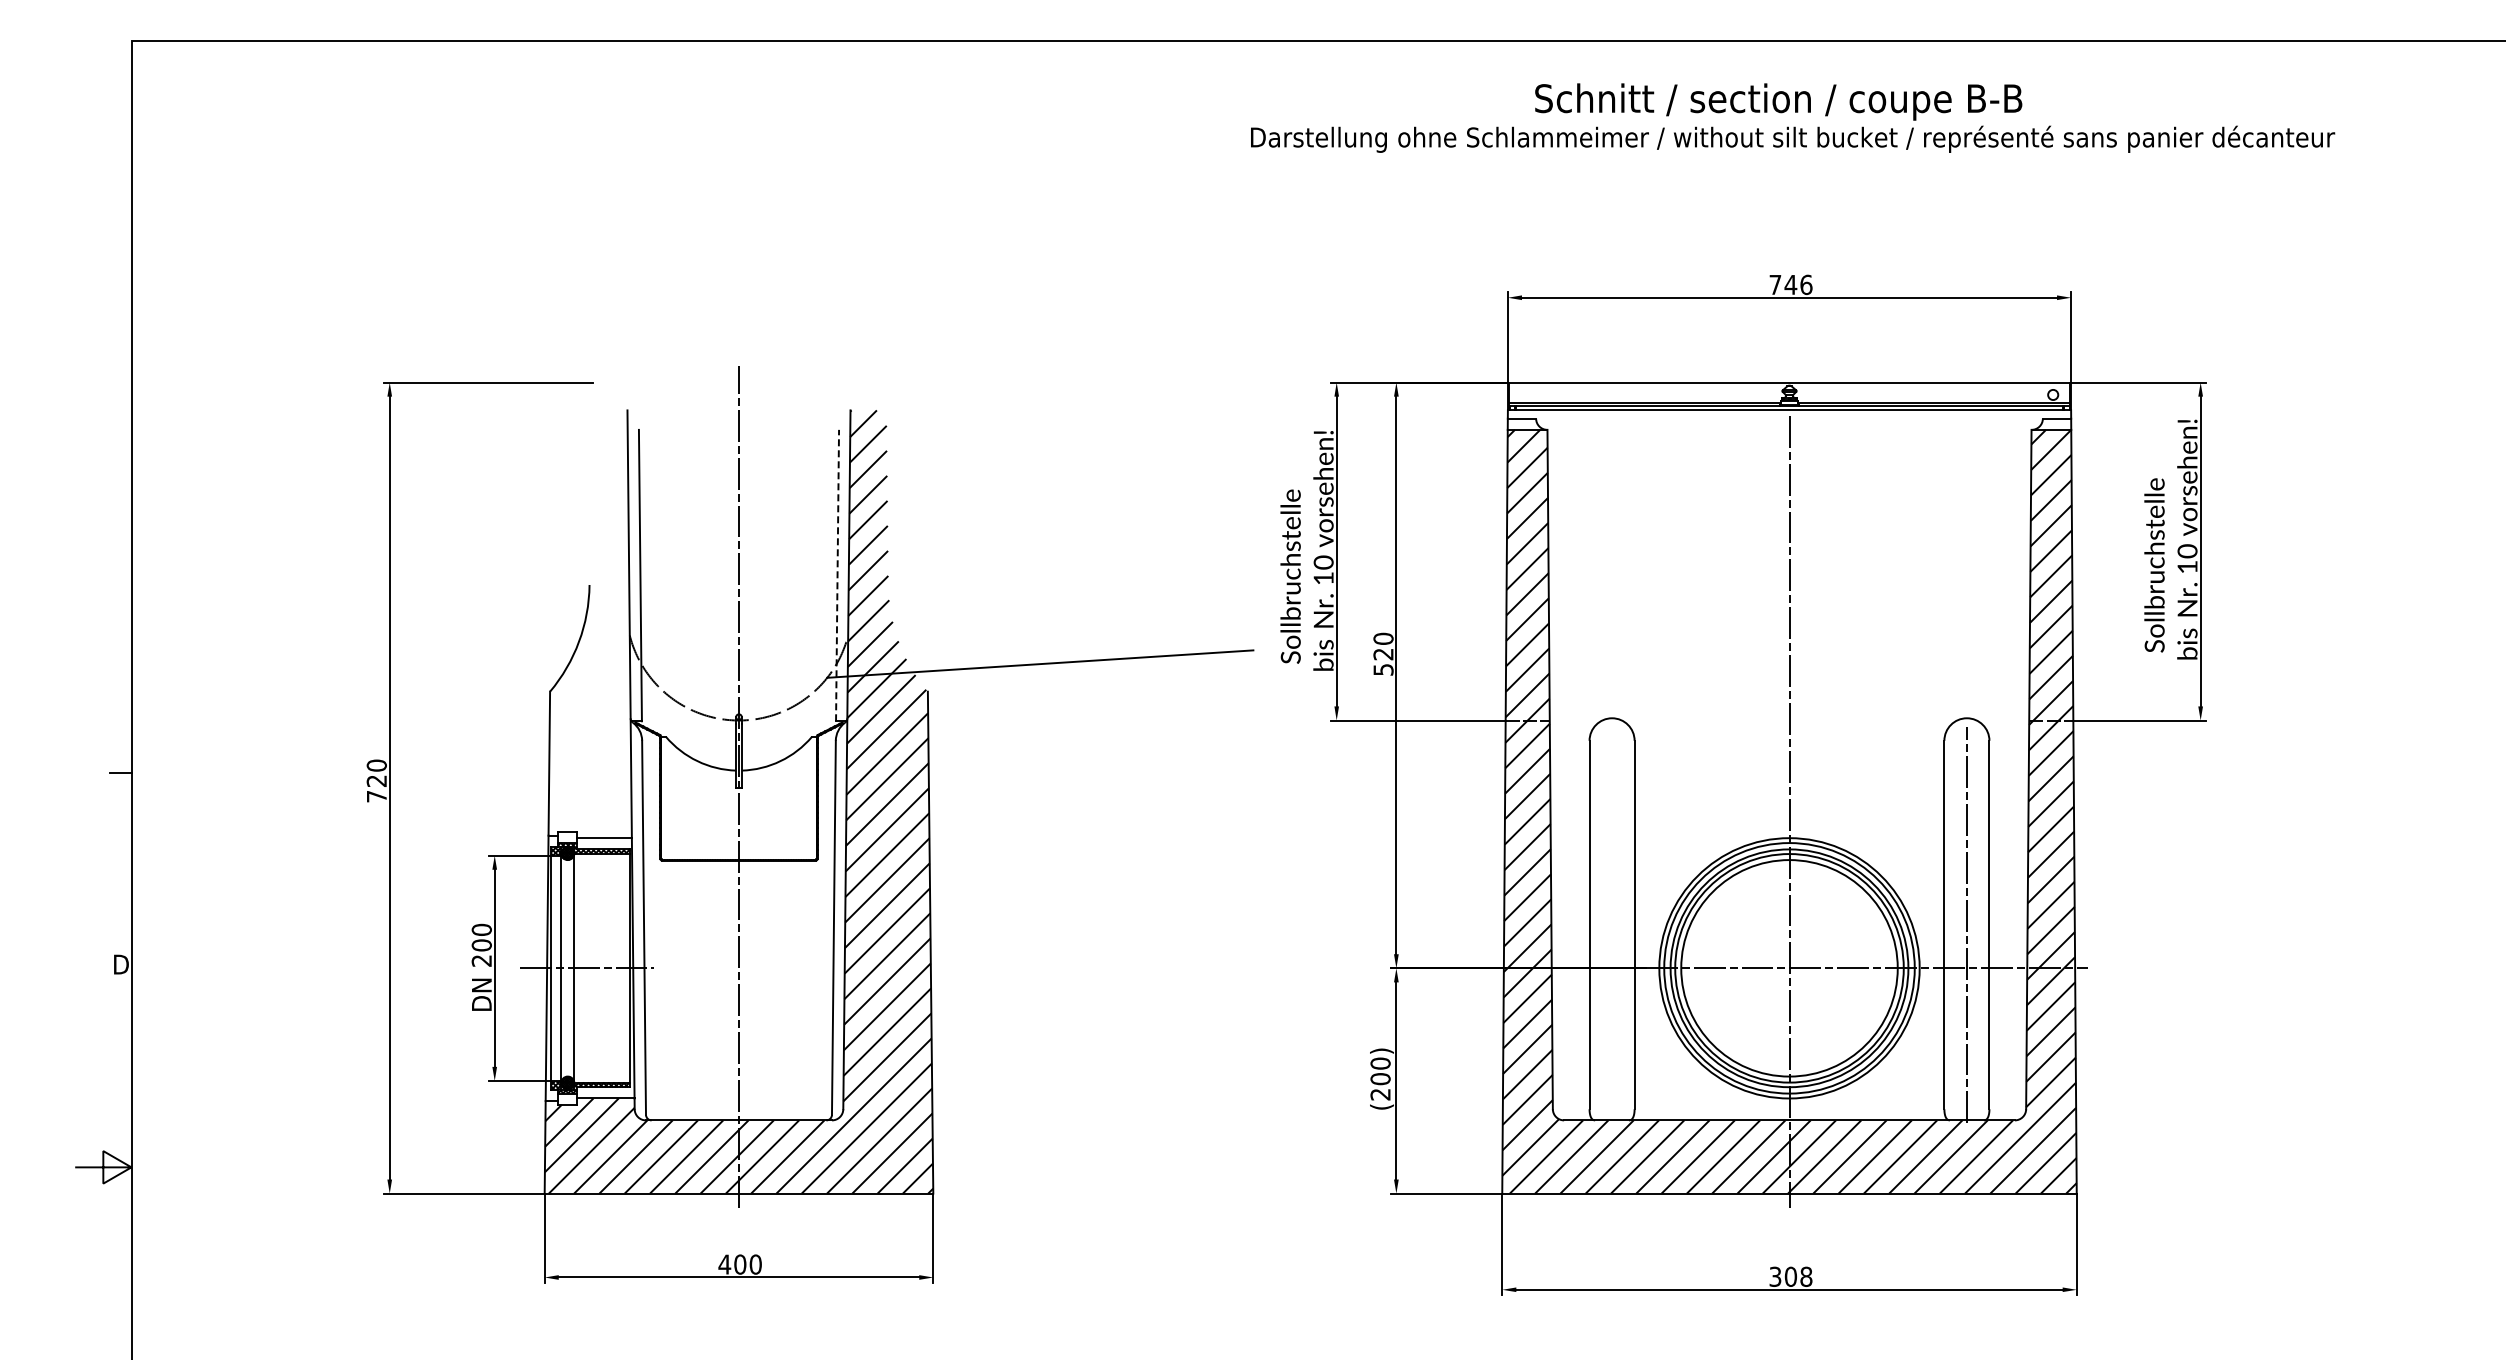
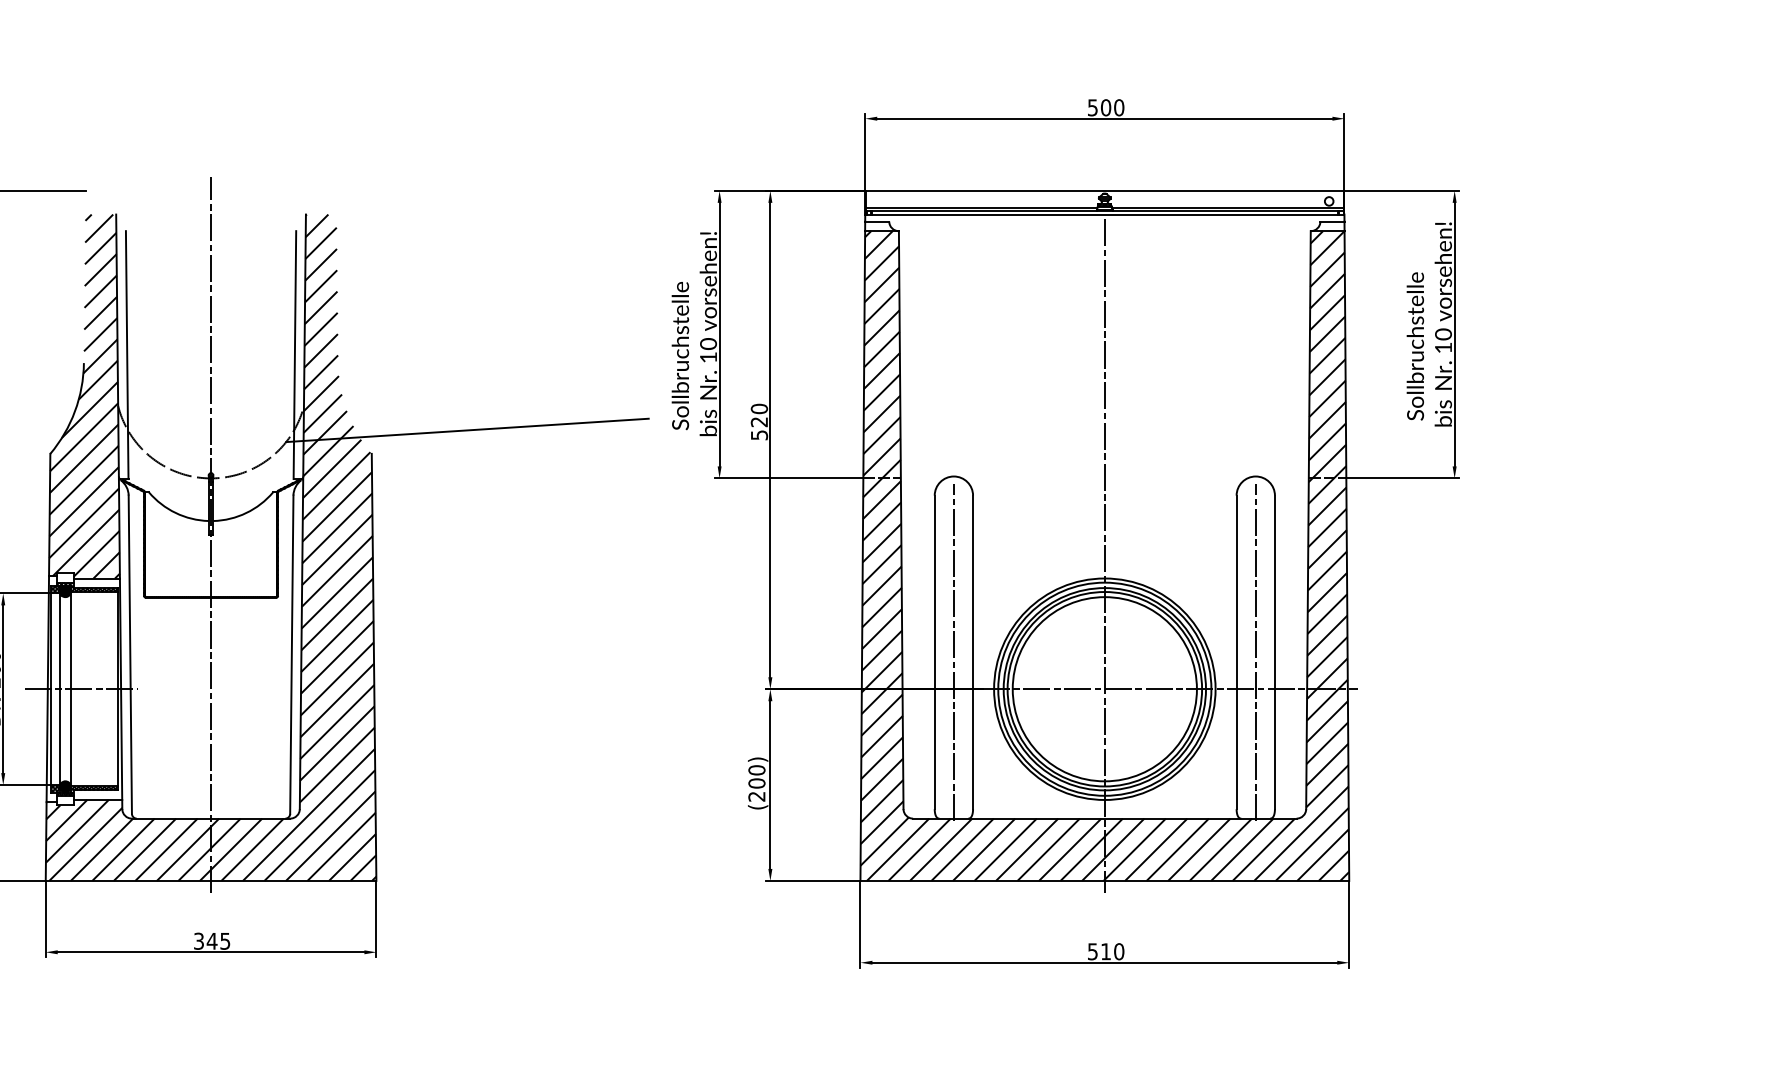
text: (1790, 284) -> (1105, 107), 746 -> 500
line: (837, 575) -> (294, 355), dashed -> solid
hatch: (589, 624) -> (83, 396), added
line: (1612, 924) -> (954, 651), added
text: (739, 1264) -> (211, 941), 400 -> 345
text: (1791, 1276) -> (1106, 951), 308 -> 510

